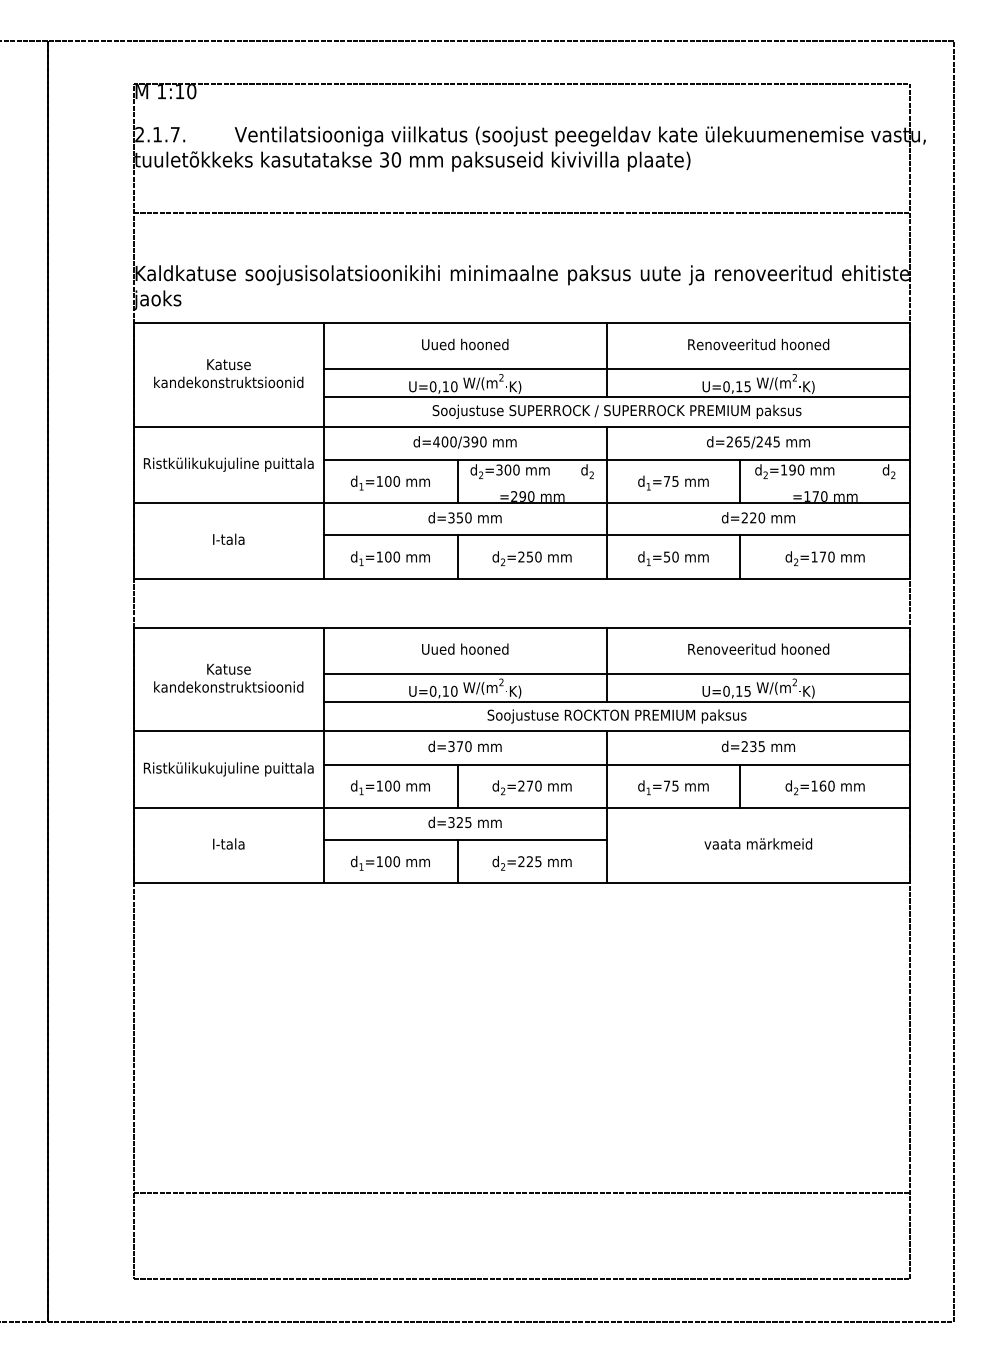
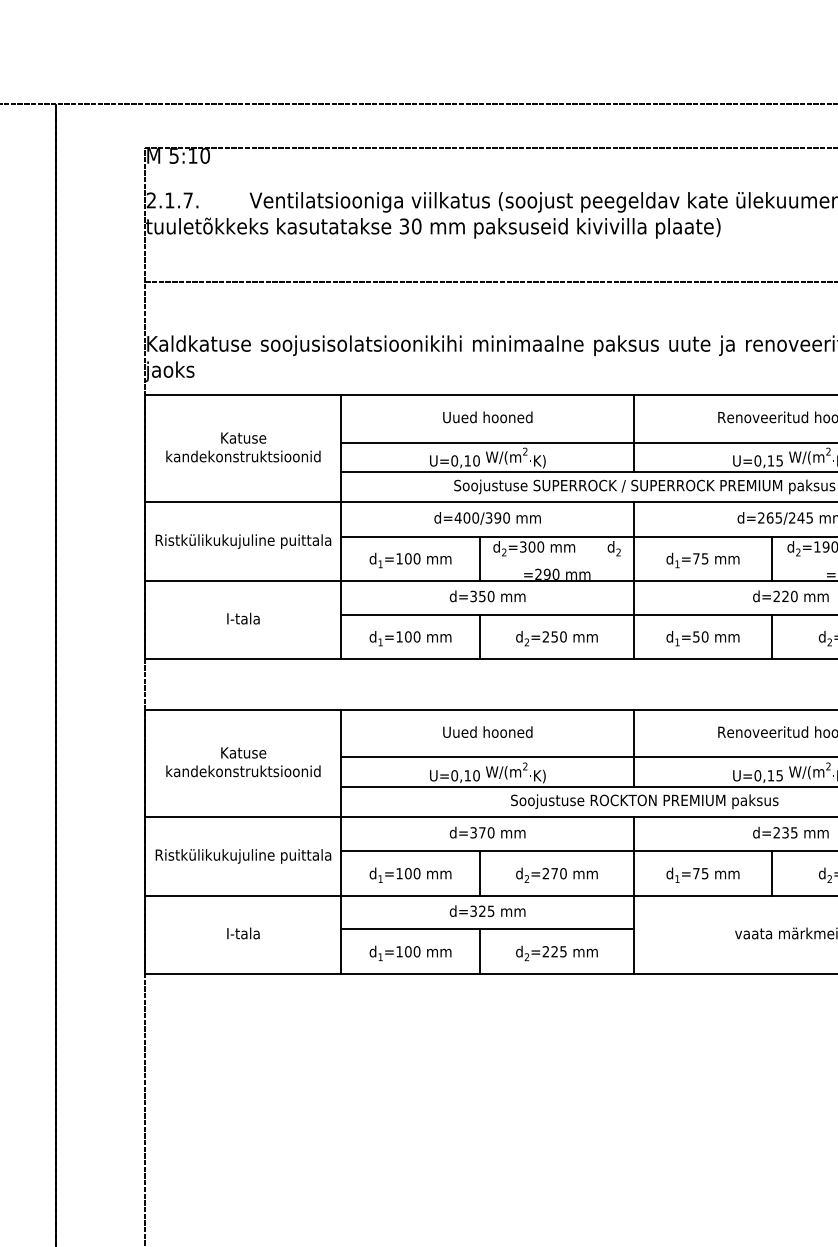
text: (161, 91) -> (173, 155), 1:10 -> 5:10

